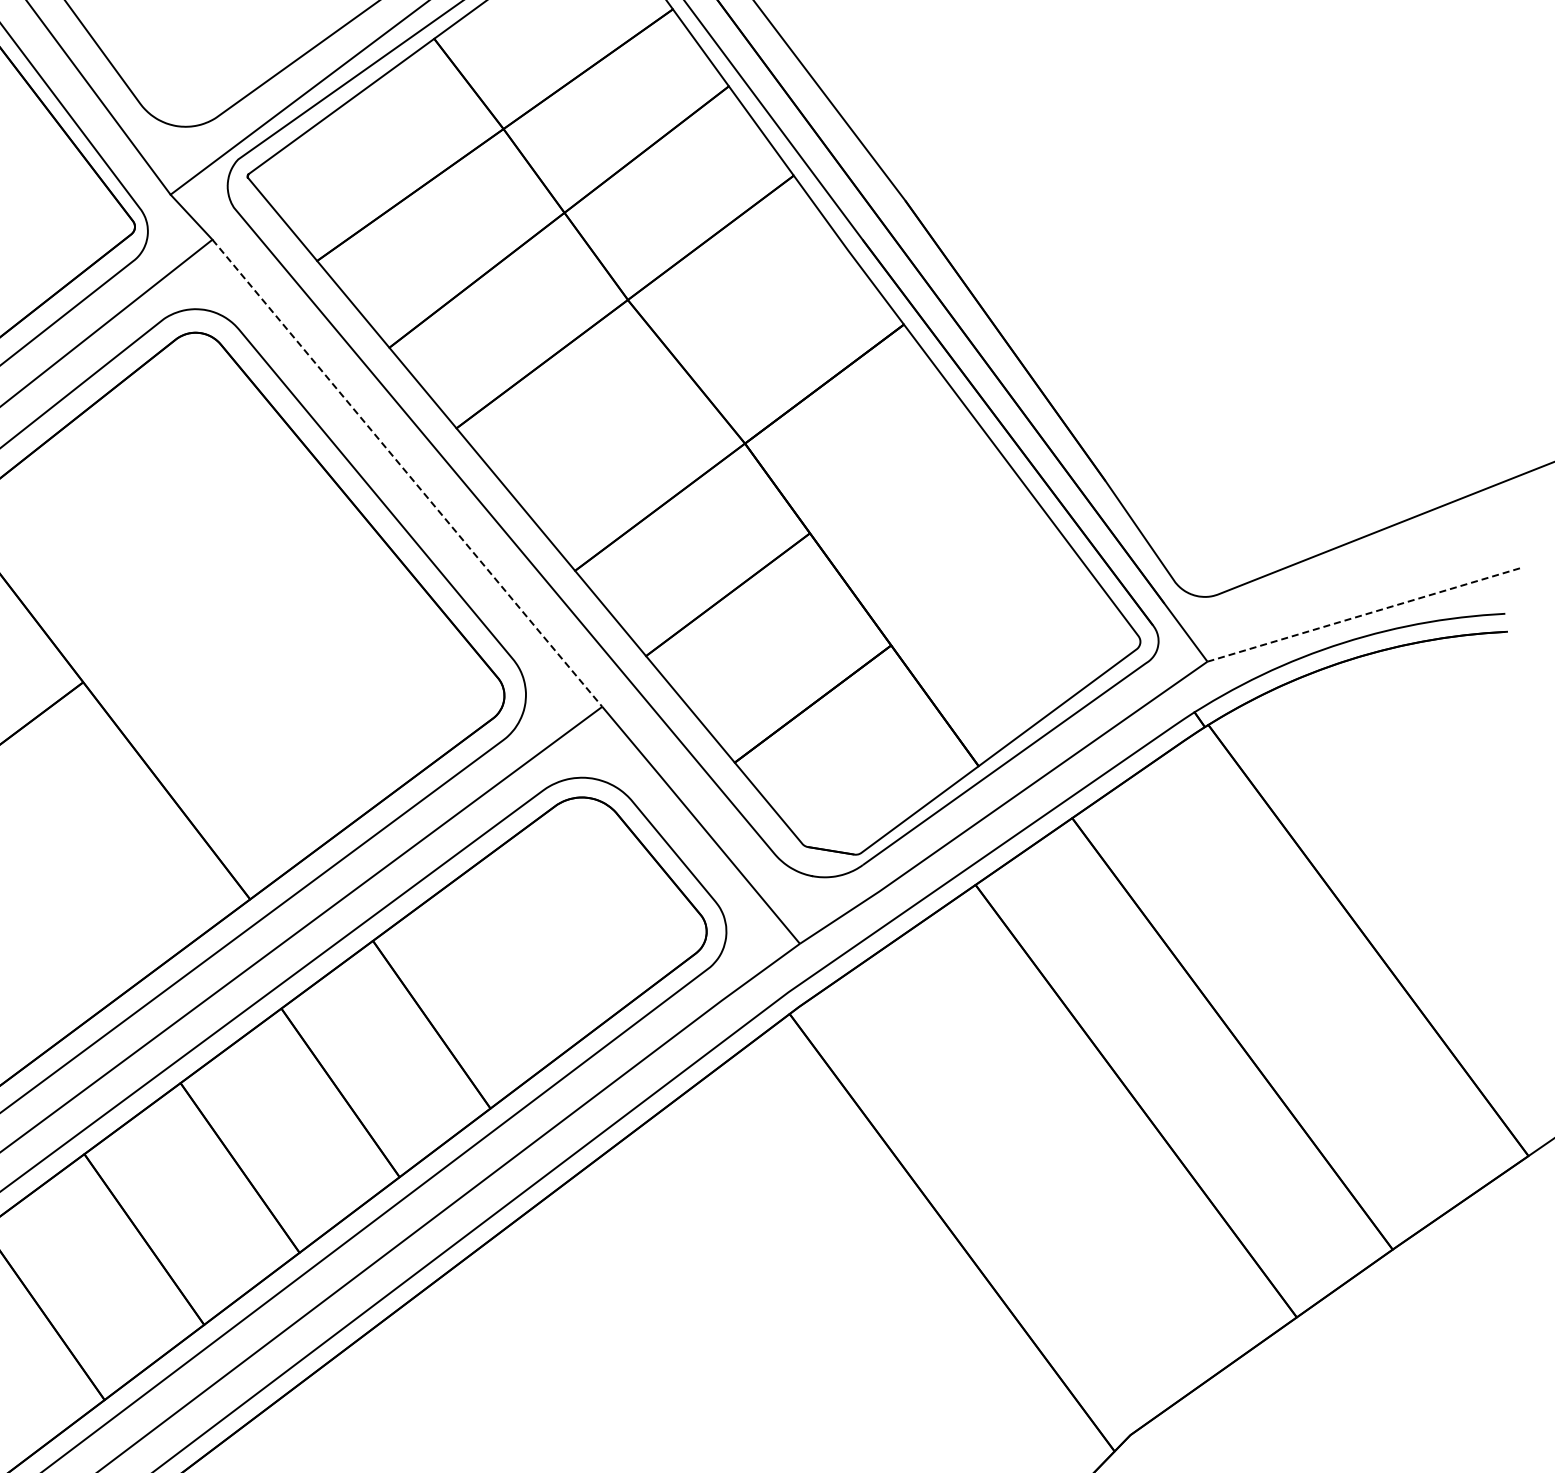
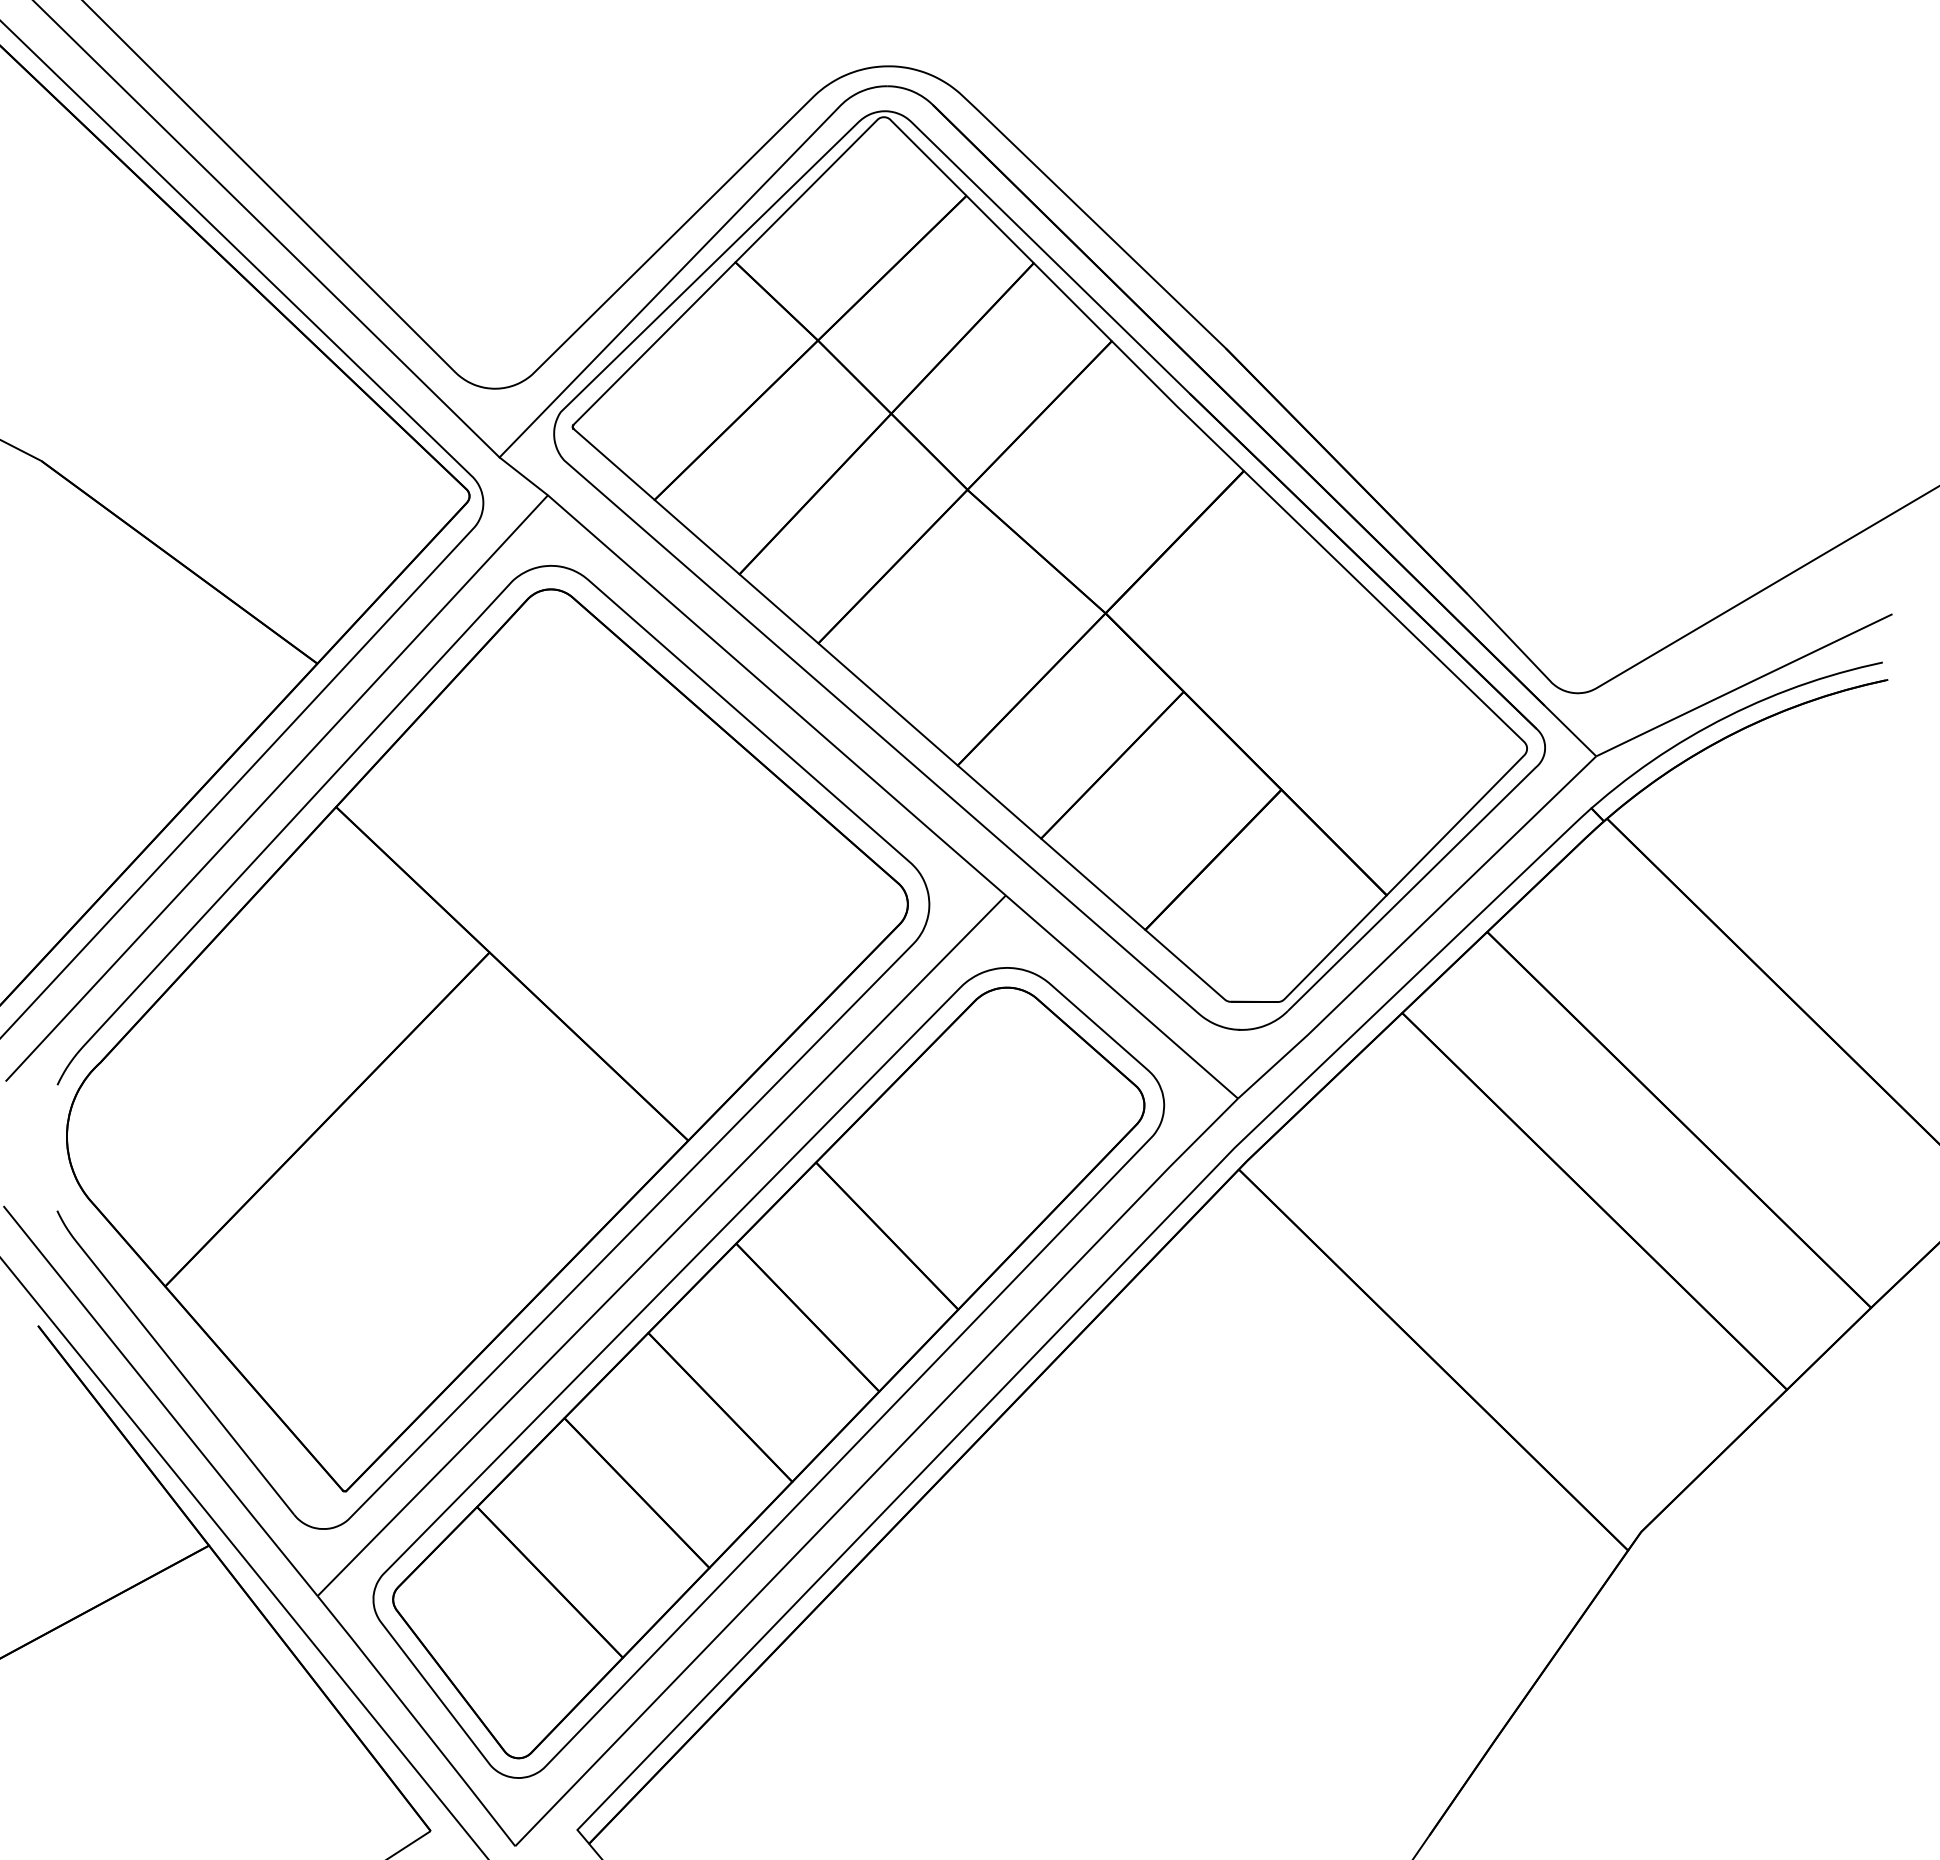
line: (407, 473) -> (777, 695), dashed -> solid
line: (1365, 614) -> (1744, 685), dashed -> solid

